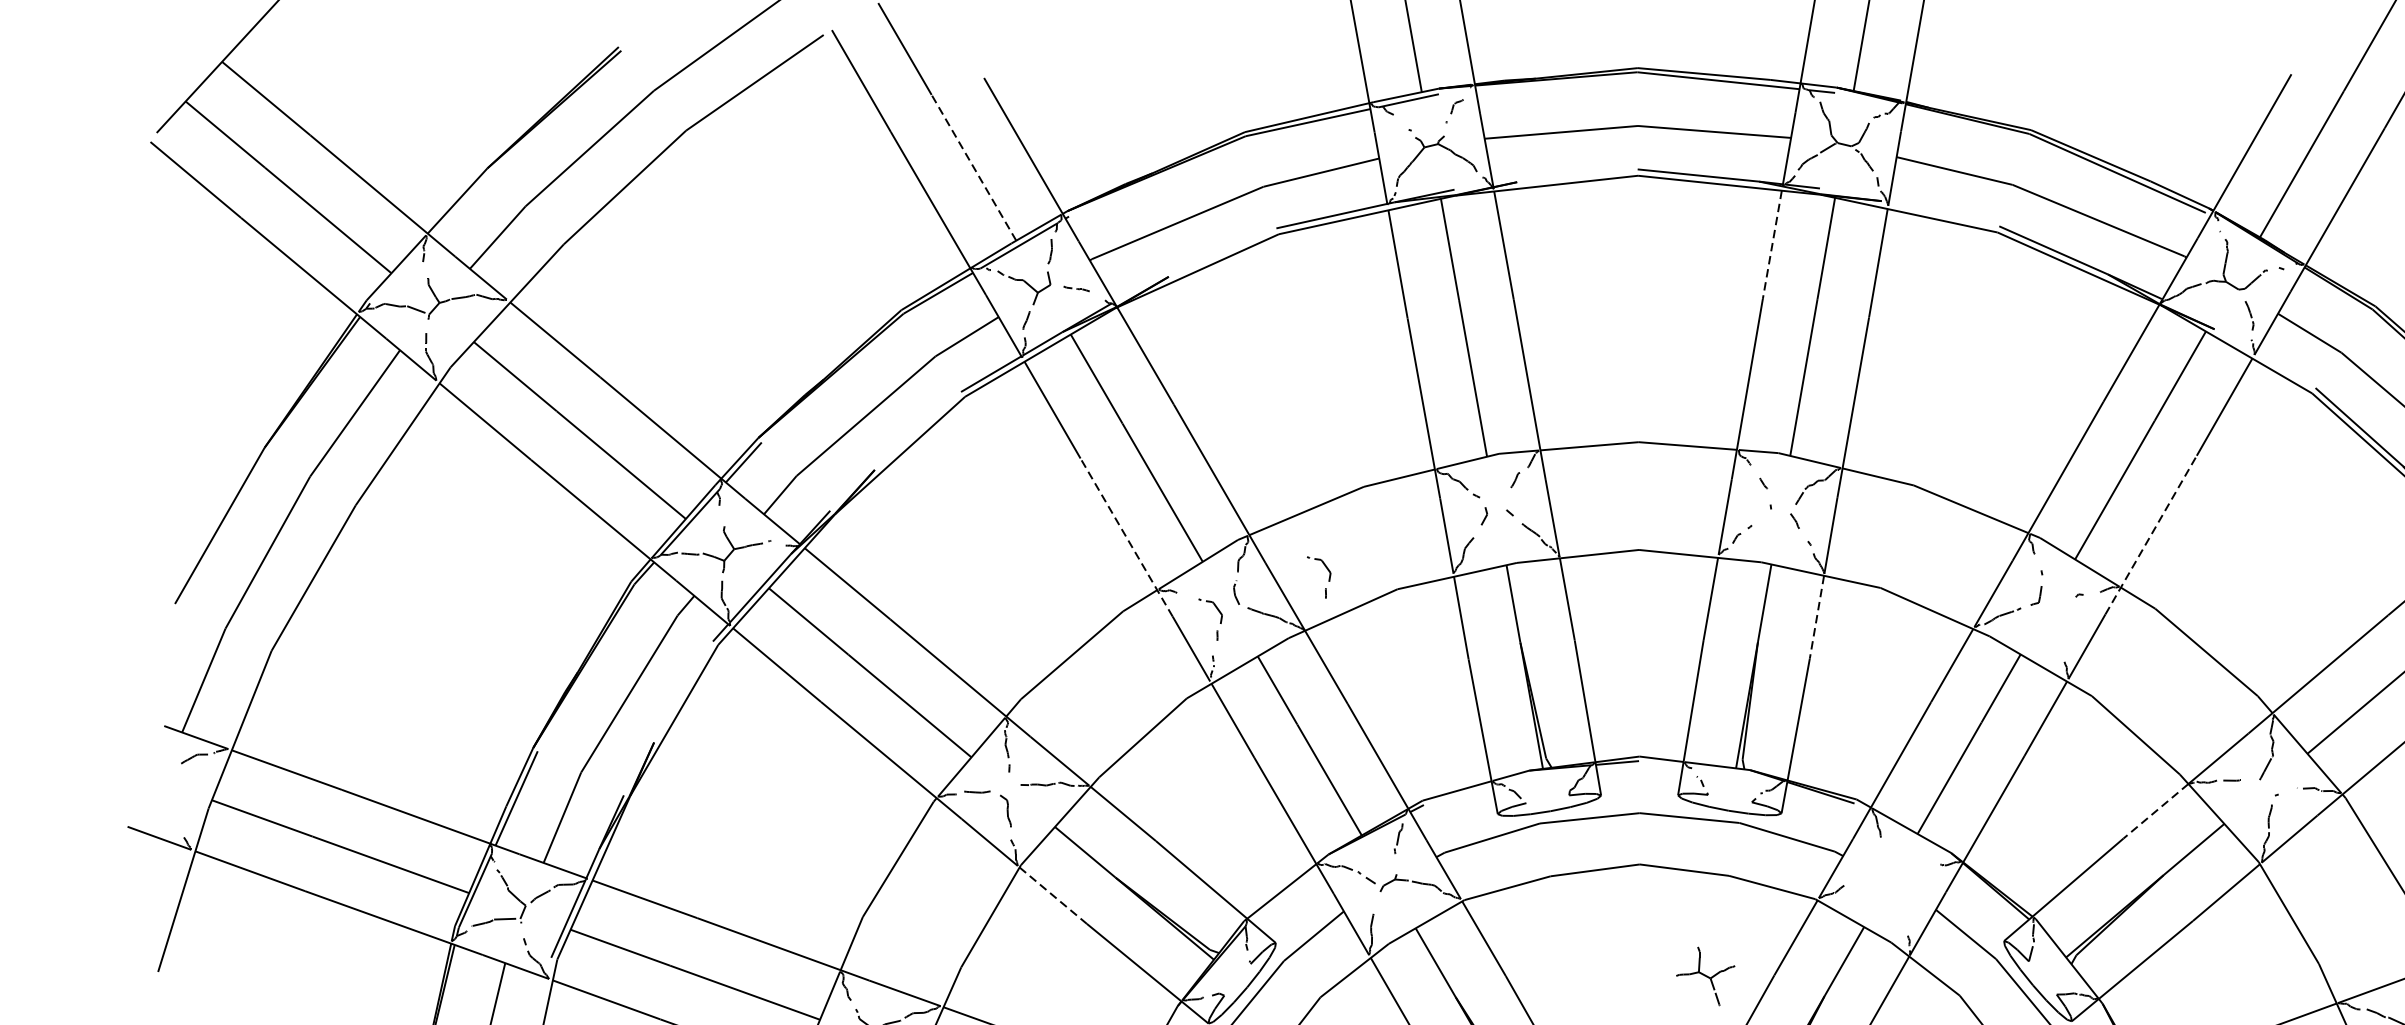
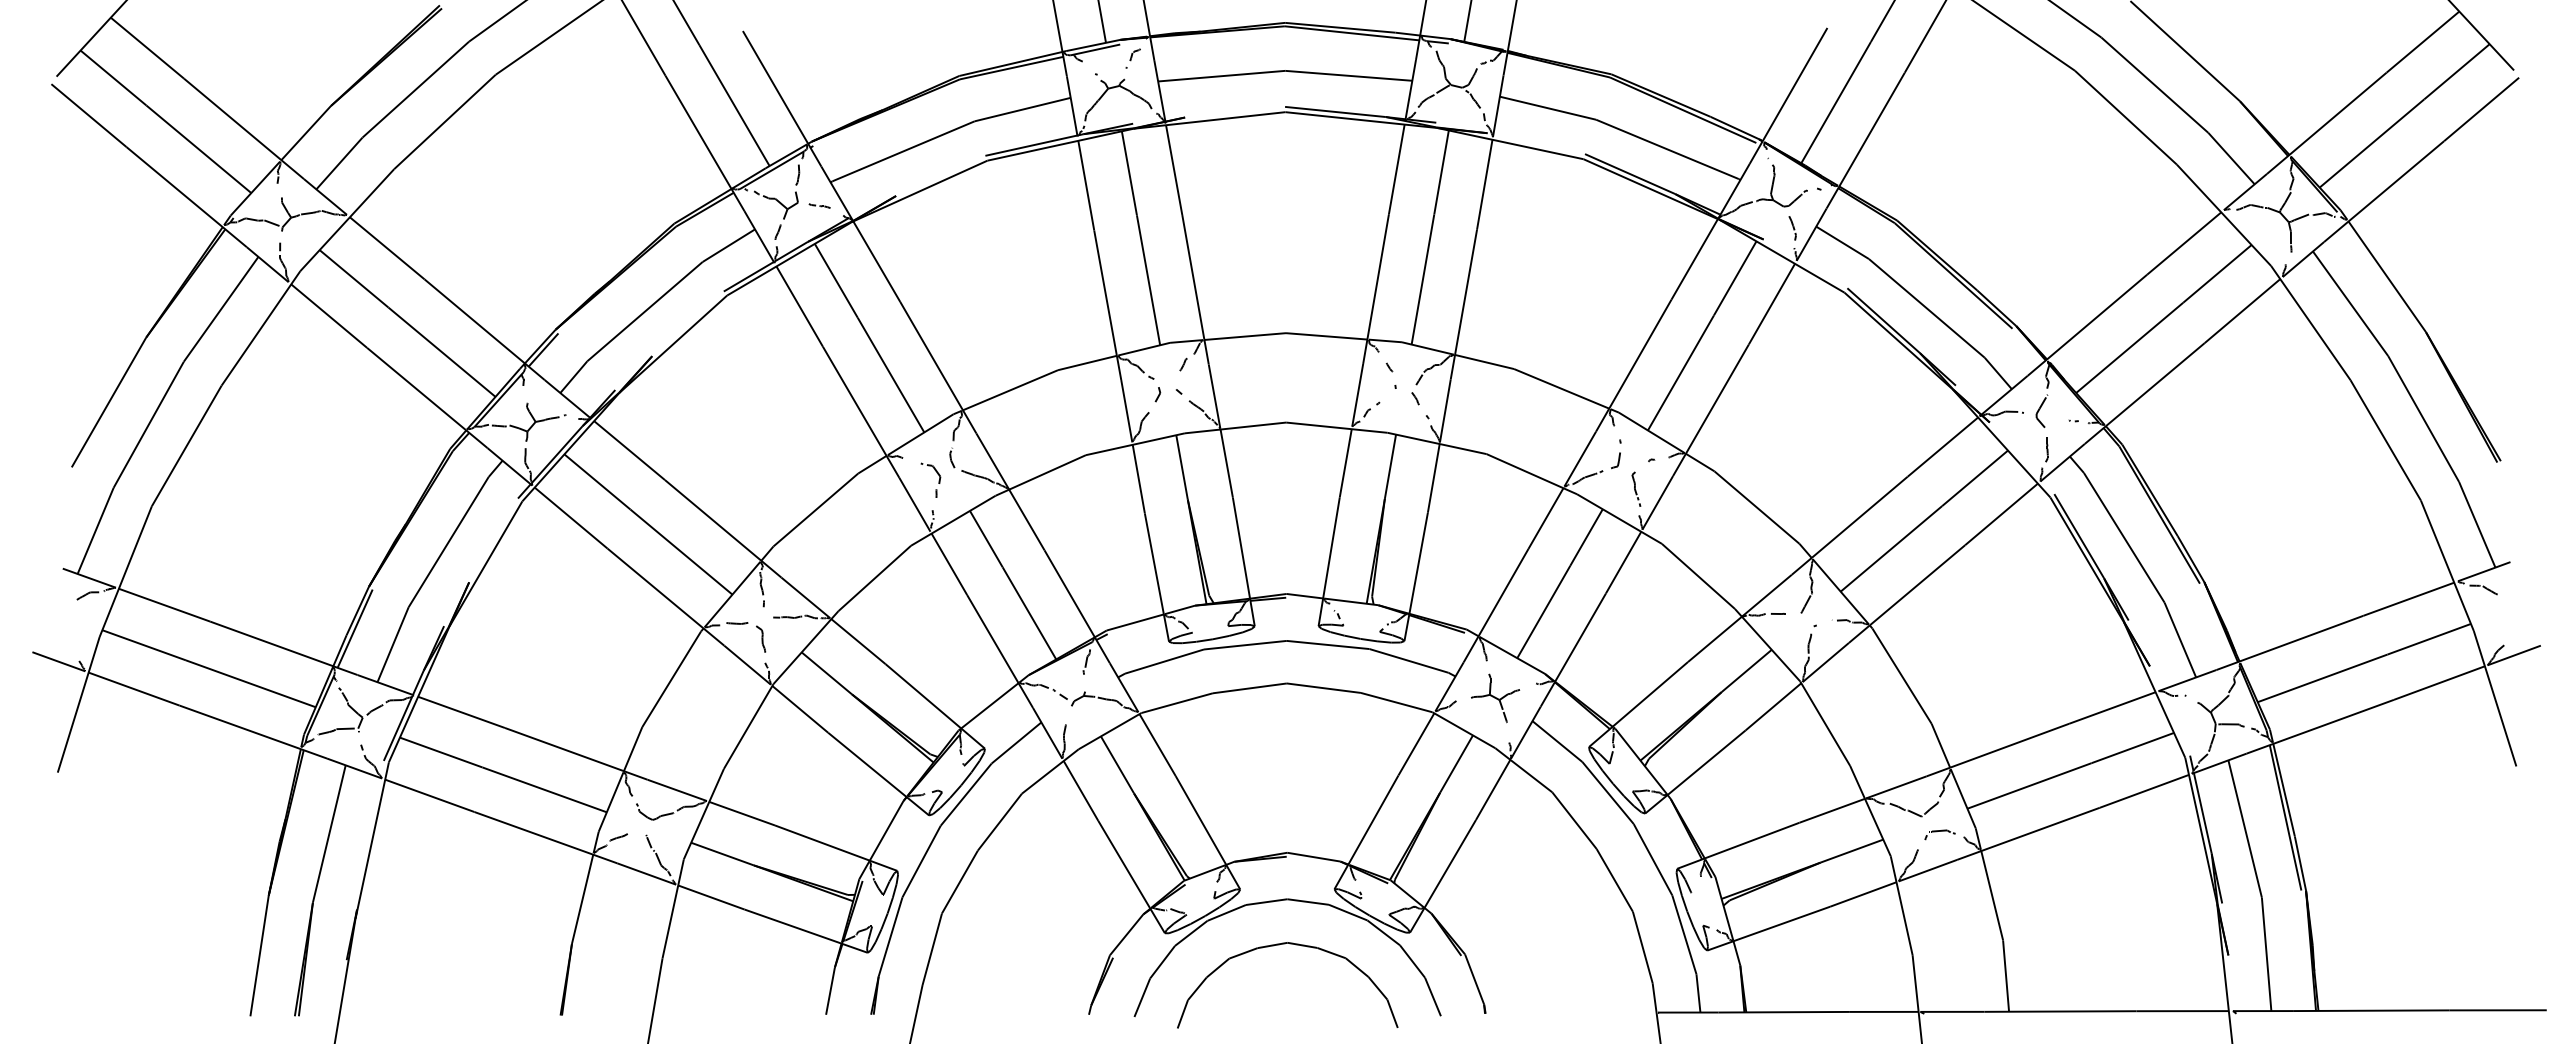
line: (973, 167) -> (734, 105), dashed -> solid
line: (1772, 244) -> (1396, 169), dashed -> solid
line: (2151, 535) -> (1711, 410), dashed -> solid
line: (1127, 537) -> (861, 412), dashed -> solid
part: (1328, 577) -> (1028, 445), removed
line: (1816, 617) -> (1433, 478), dashed -> solid
part: (2061, 629) -> (1636, 488), added
line: (2155, 811) -> (1714, 639), dashed -> solid
line: (1053, 895) -> (800, 709), dashed -> solid
part: (1705, 976) -> (1495, 698), moved

